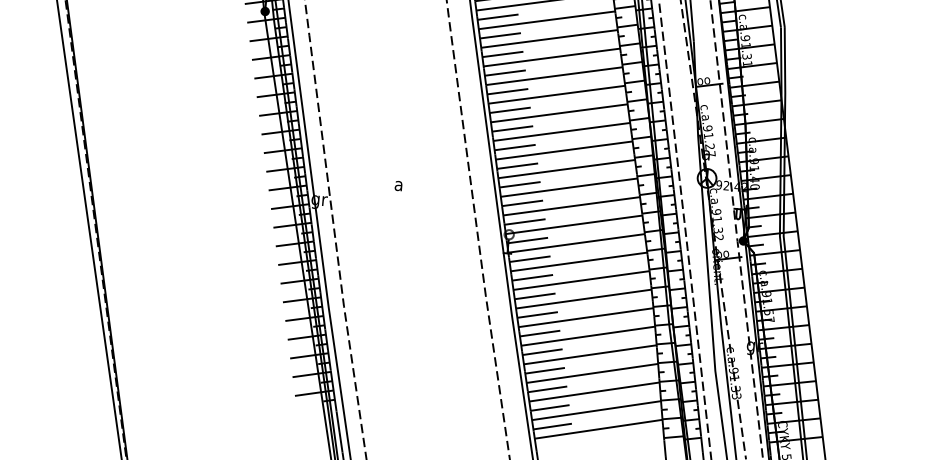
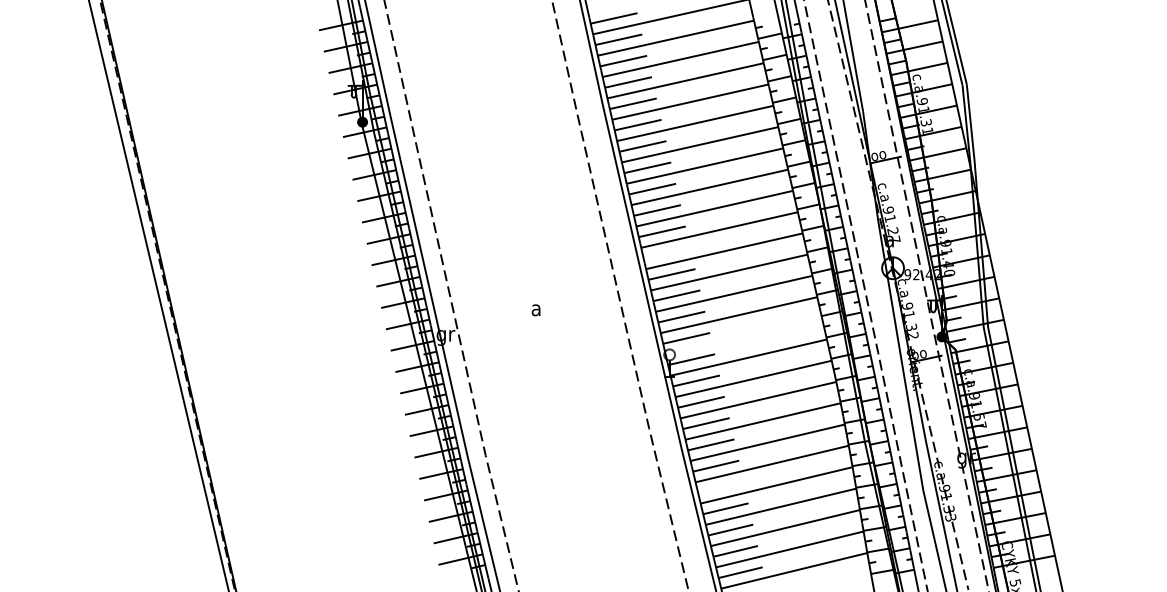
line: (514, 146) -> (666, 252), removed
line: (573, 224) -> (743, 336), removed
line: (542, 351) -> (720, 486), removed

